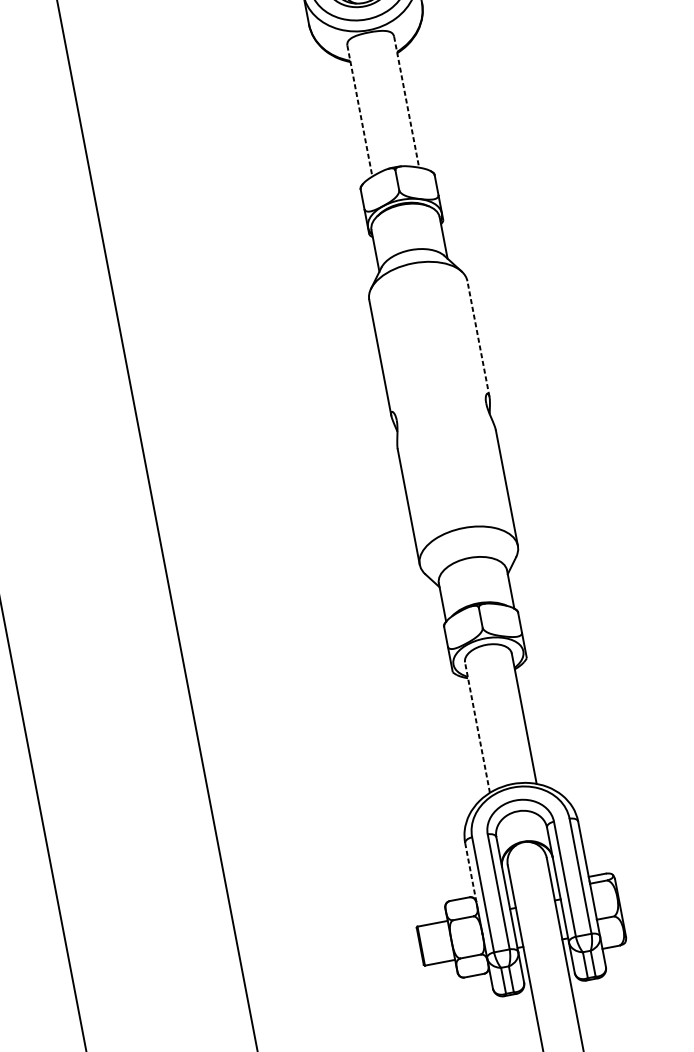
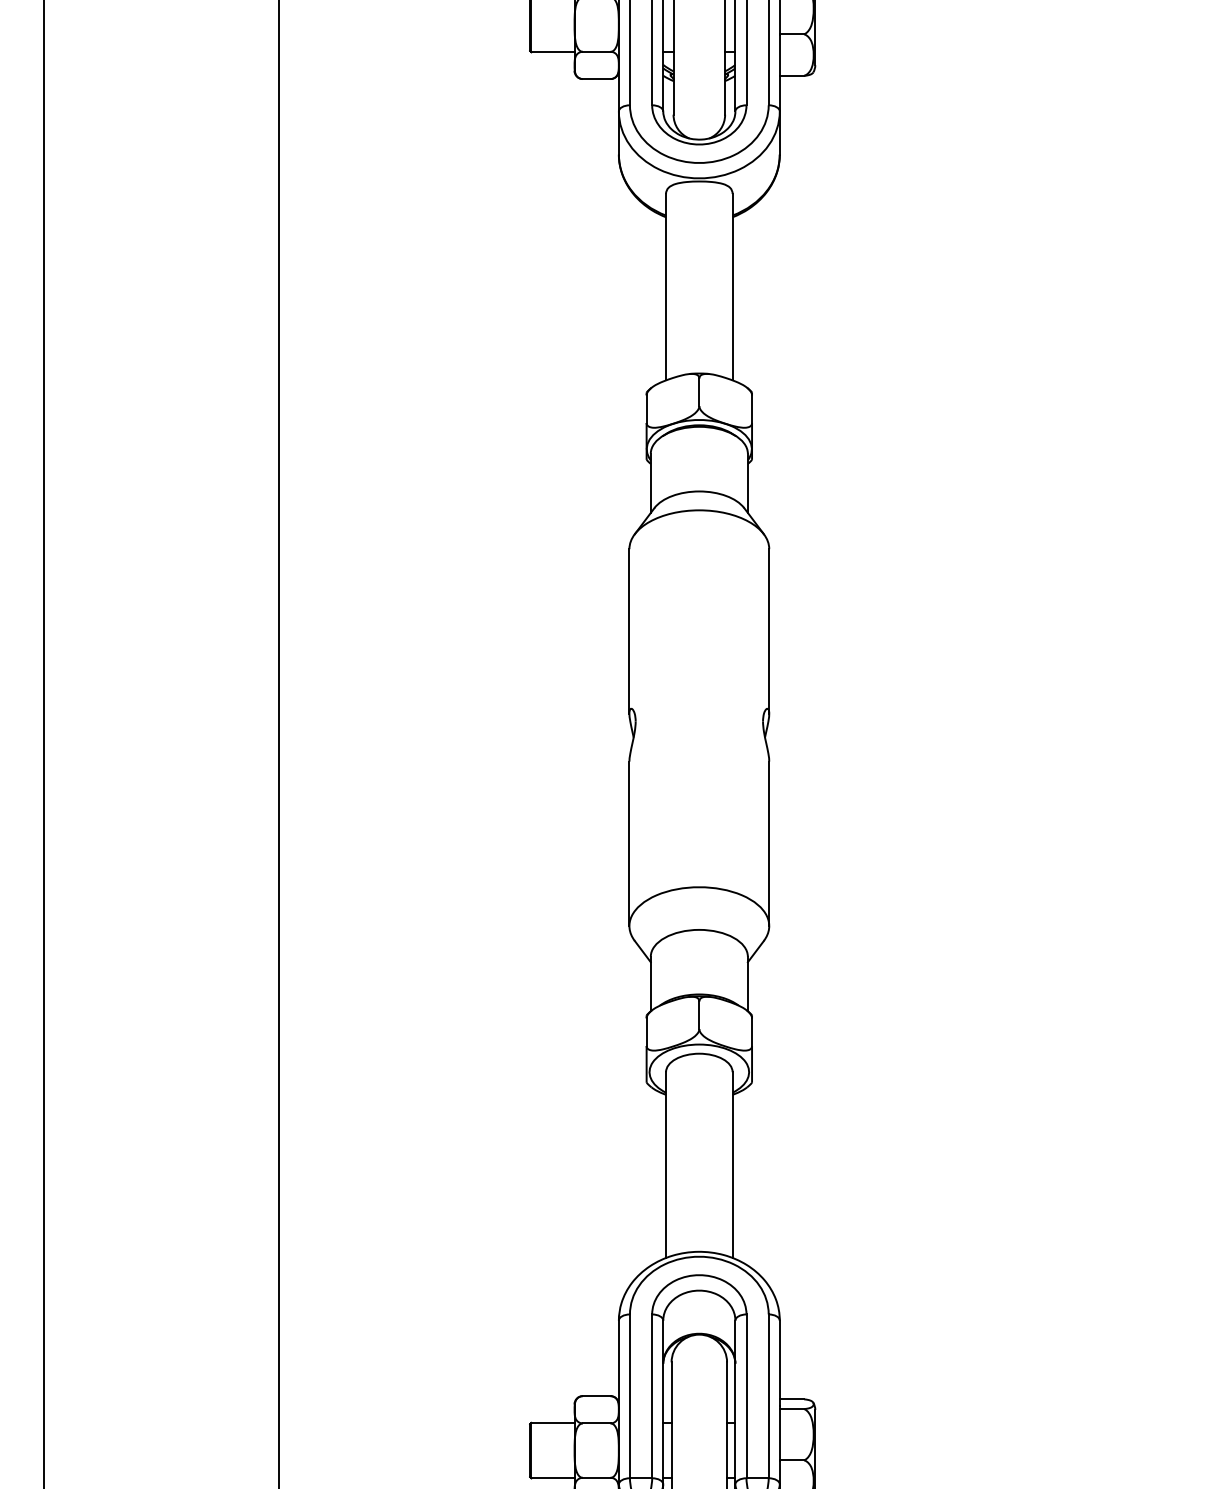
line: (406, 102) -> (732, 287), dashed -> solid
line: (360, 111) -> (666, 287), dashed -> solid
line: (478, 338) -> (769, 630), dashed -> solid
line: (477, 727) -> (666, 1165), dashed -> solid
line: (470, 874) -> (618, 1364), dashed -> solid

